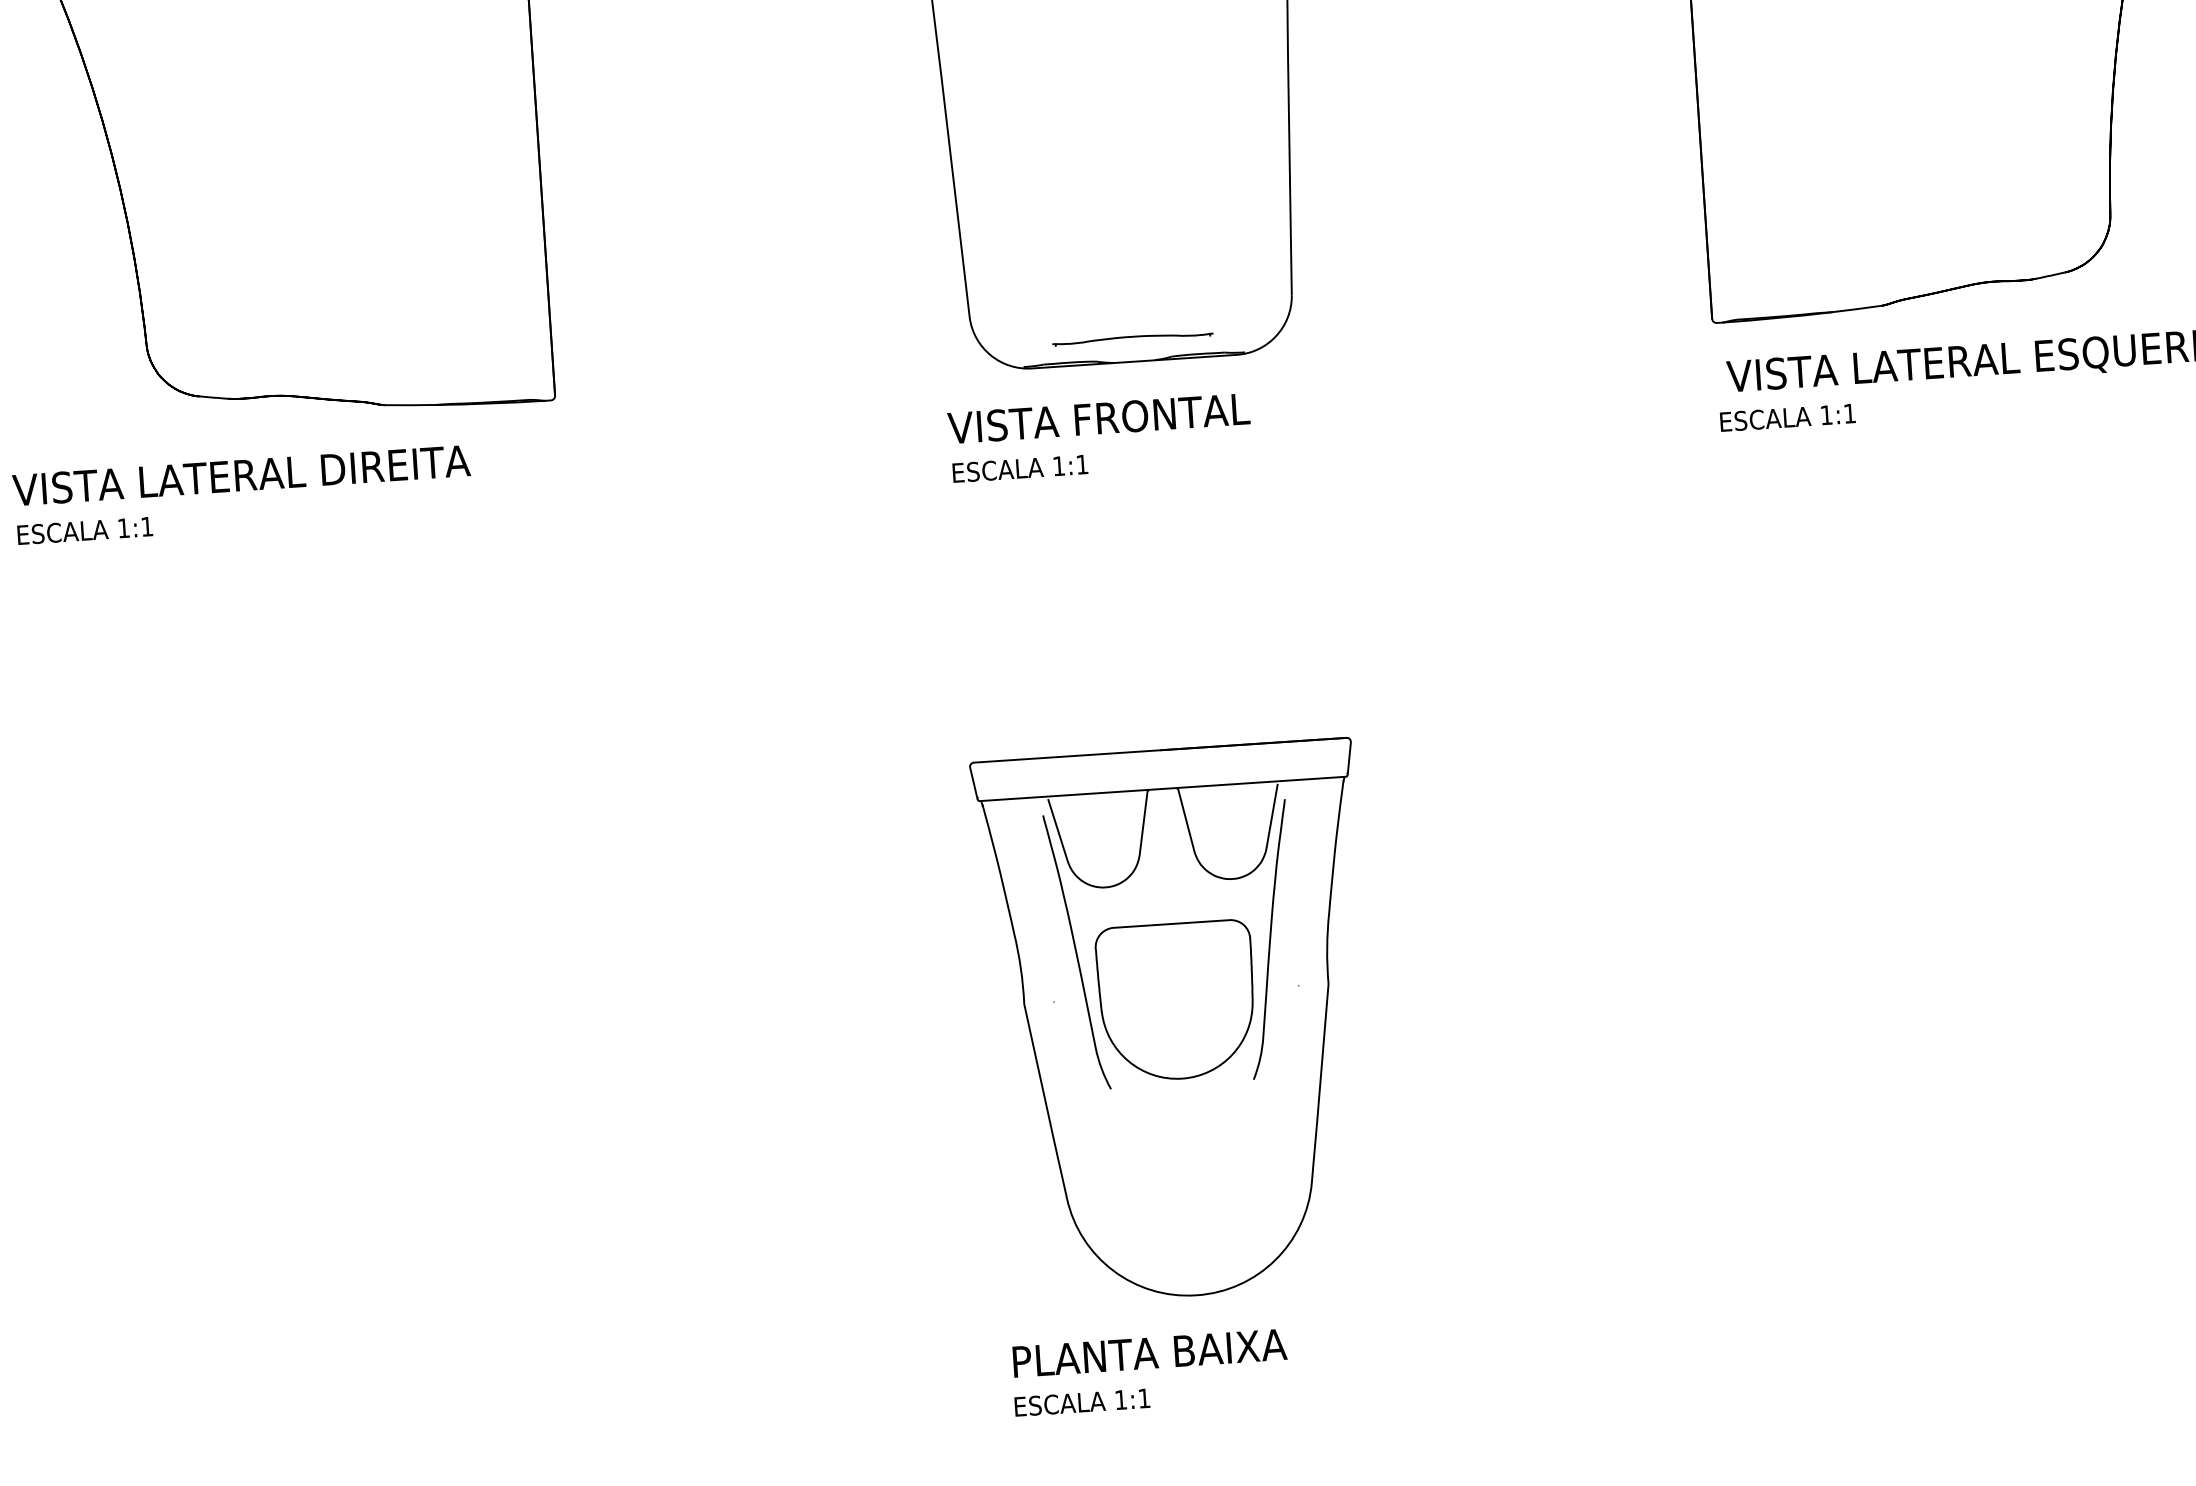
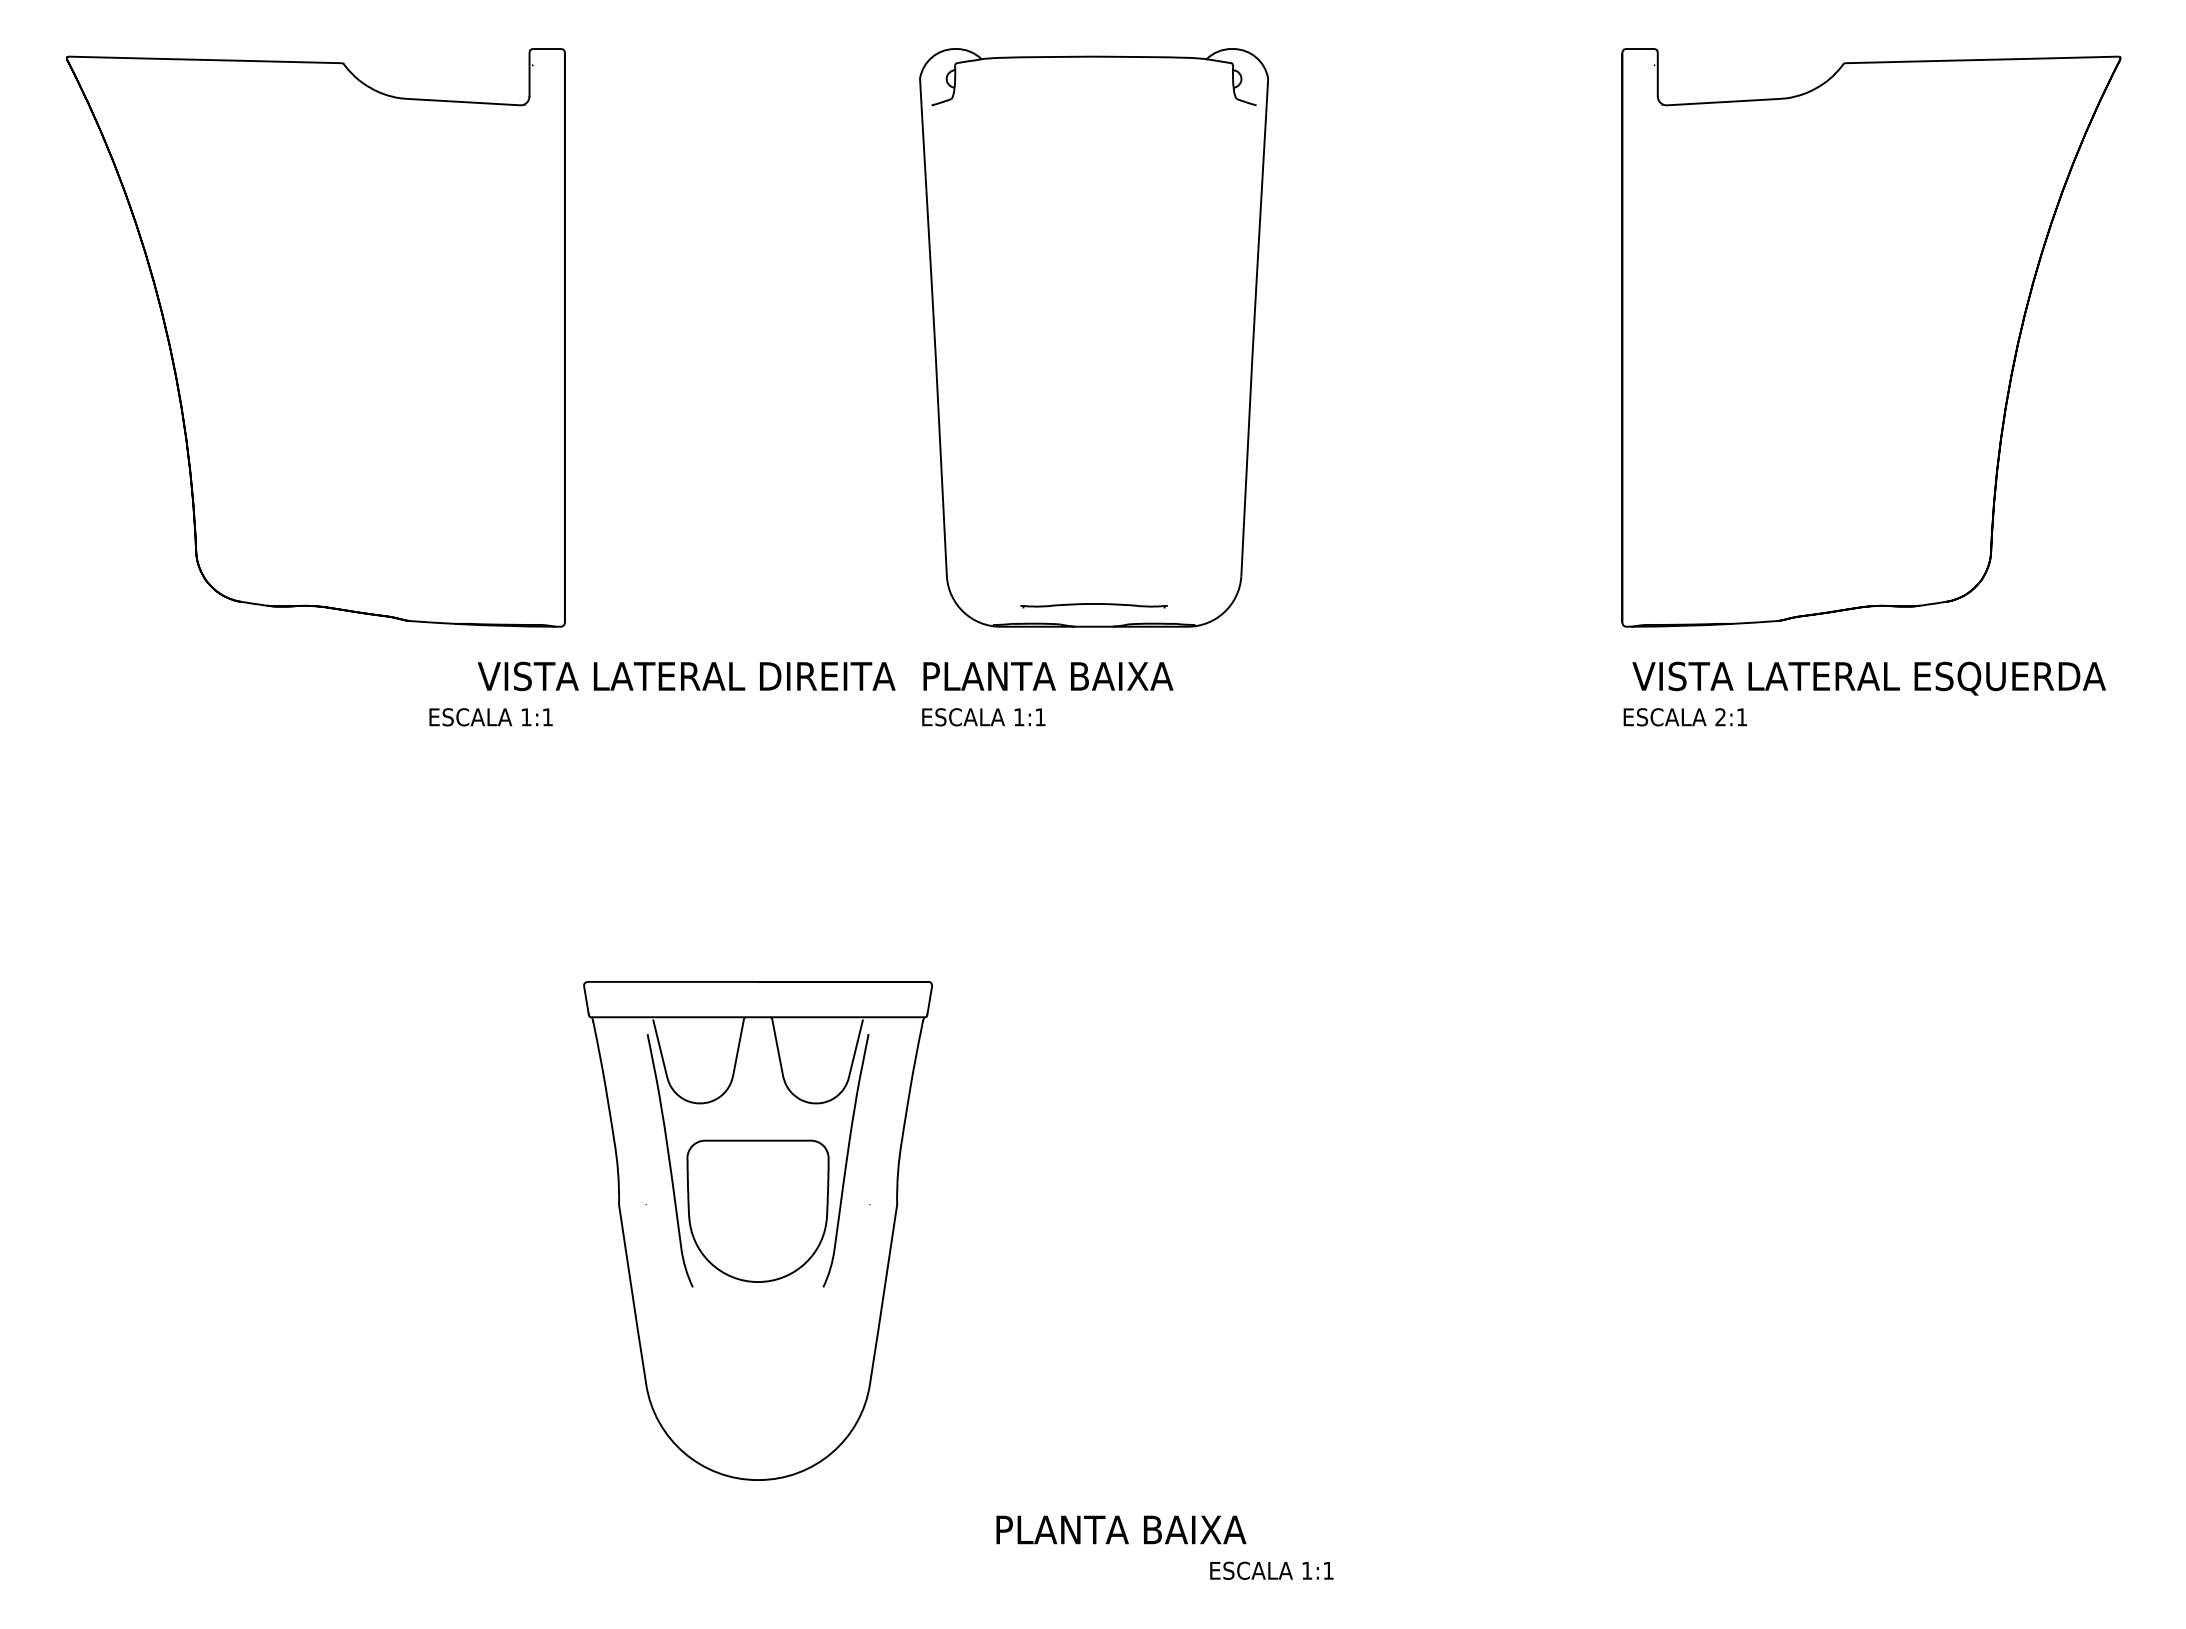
text: (1826, 415) -> (1720, 717), 1:1 -> 2:1
text: (1099, 418) -> (1058, 676), VISTA FRONTAL -> PLANTA BAIXA
text: (241, 475) -> (686, 676), moved
text: (84, 531) -> (490, 717), moved
part: (1177, 1022) -> (757, 1230), moved
text: (1150, 1352) -> (1121, 1529), moved
text: (1081, 1402) -> (1271, 1570), moved

